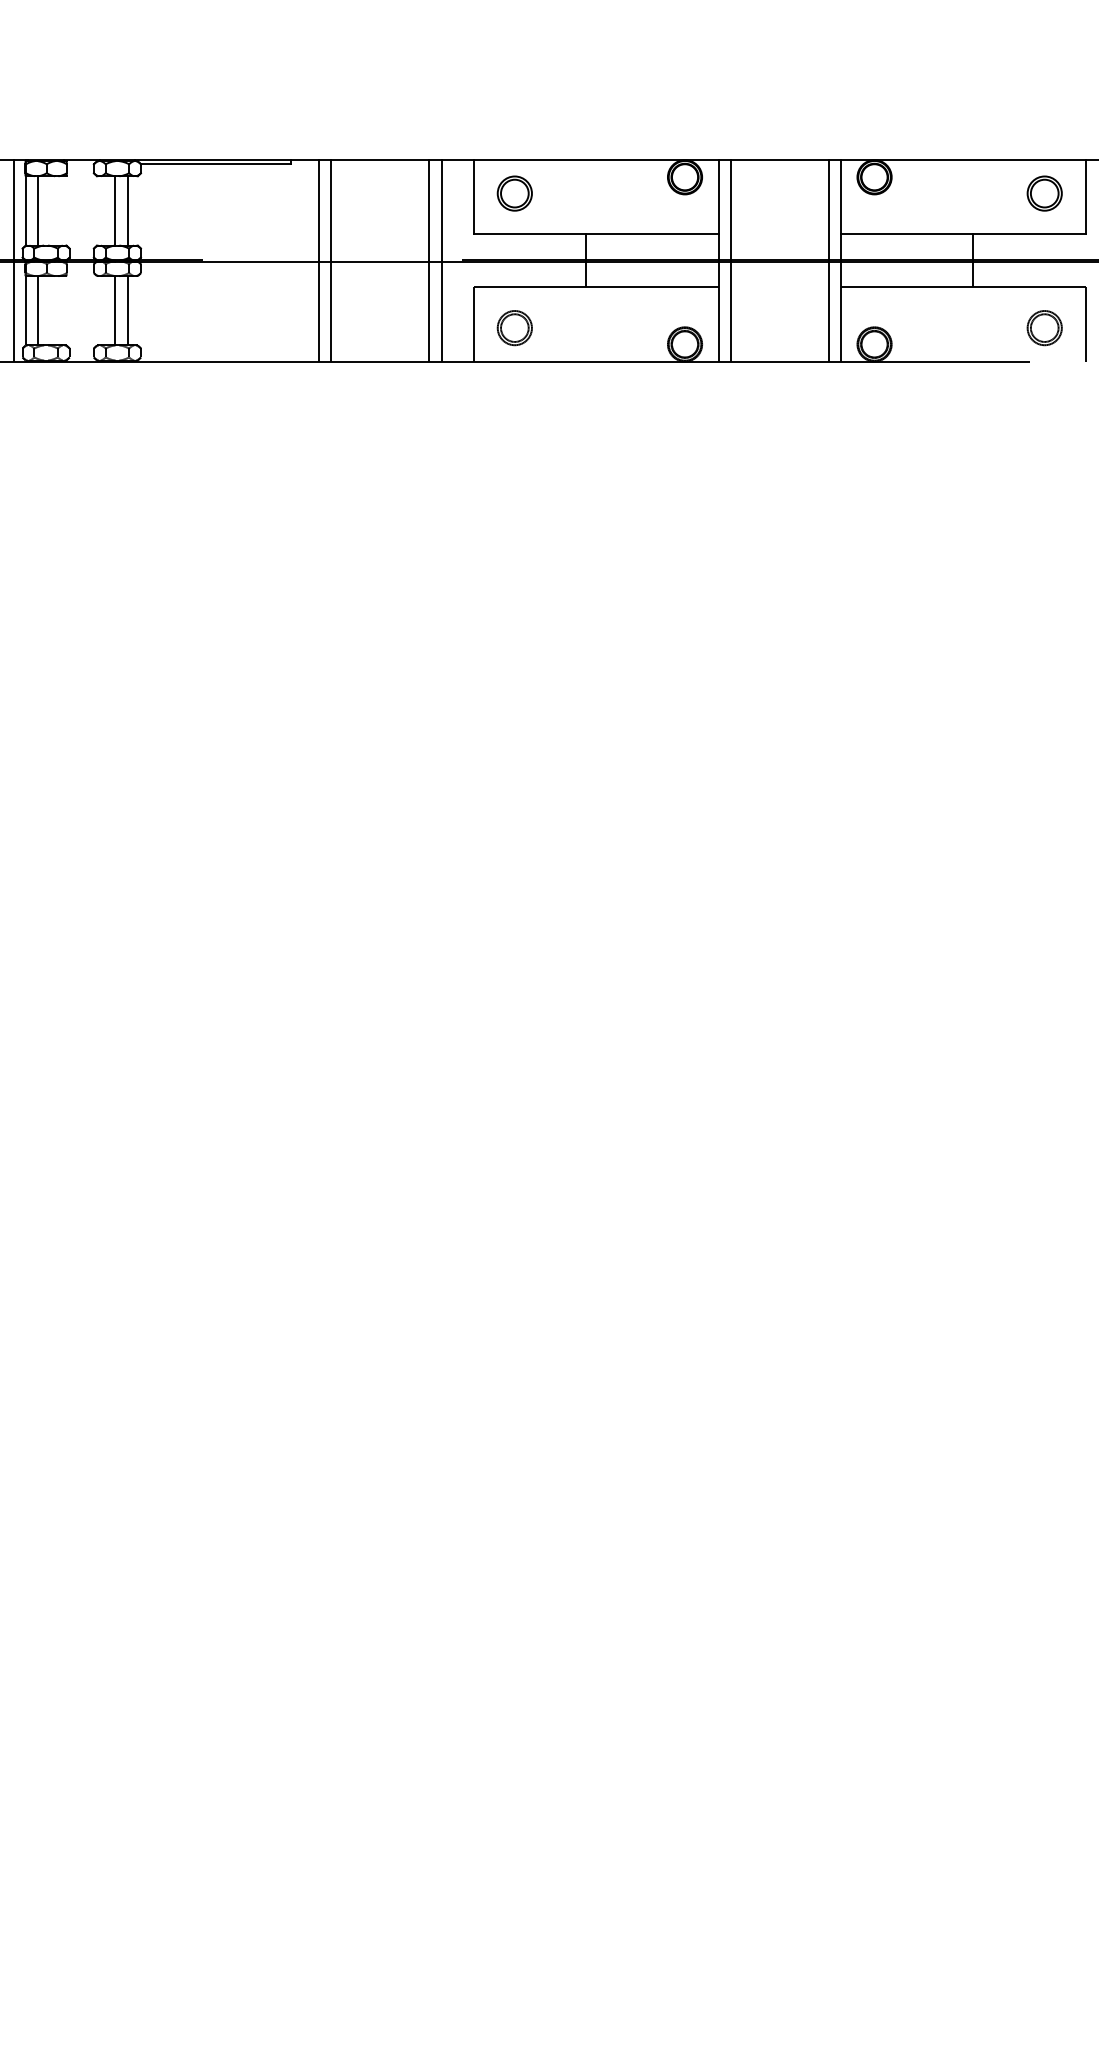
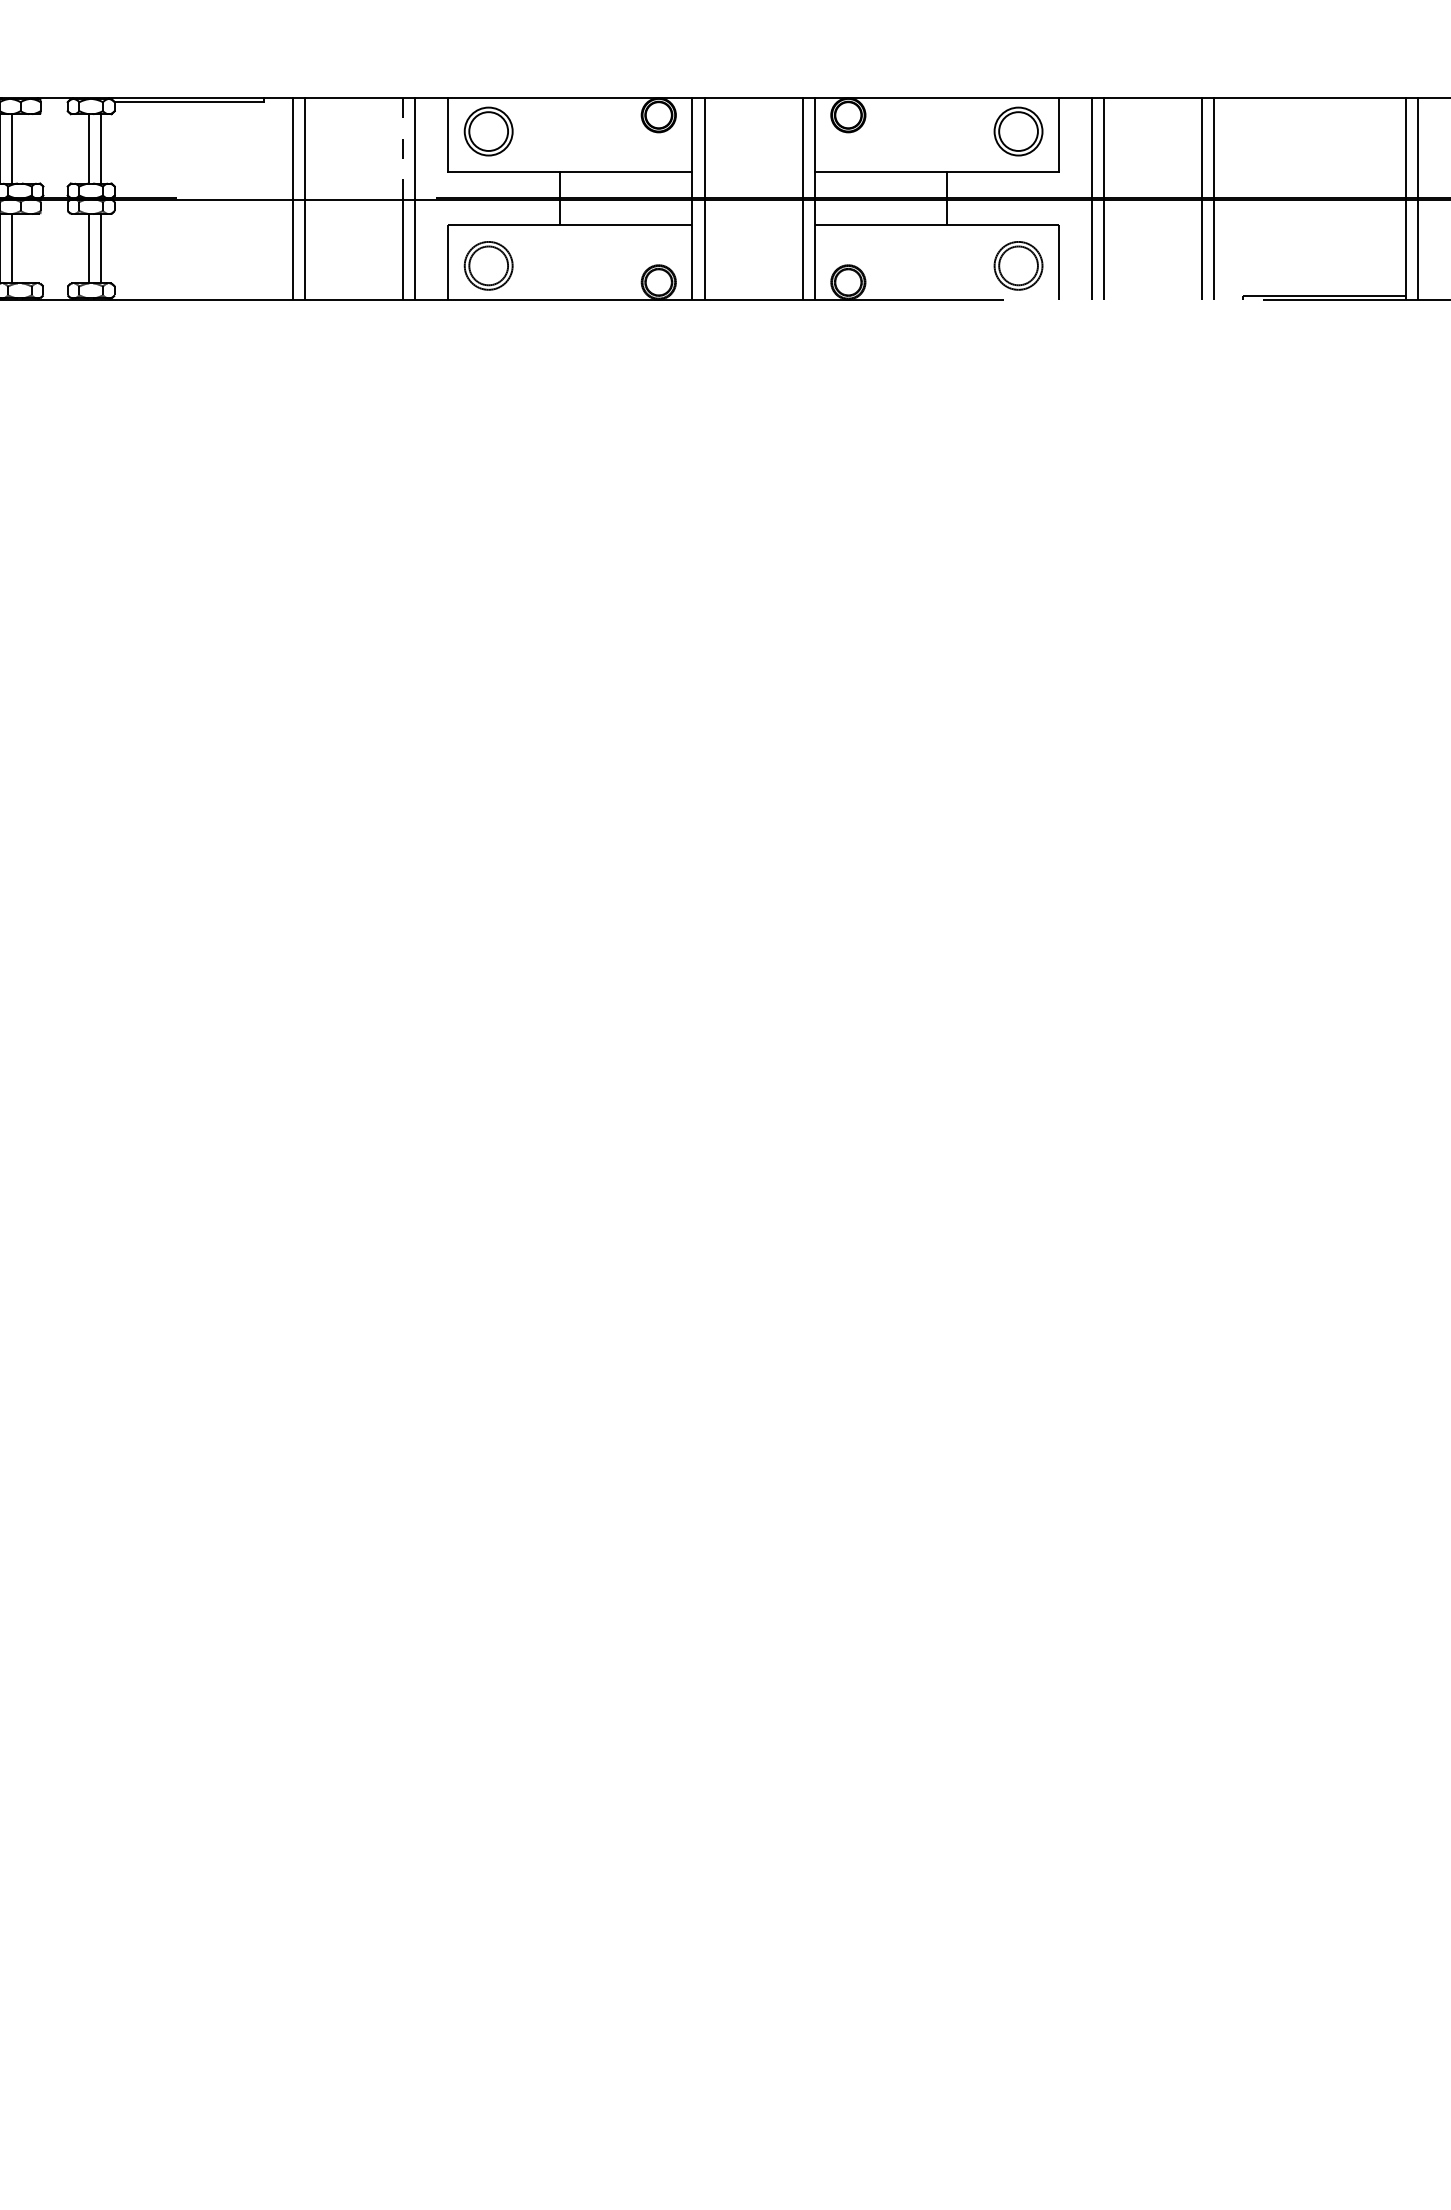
part: (514, 193) -> (488, 131), size x1.4
part: (1044, 193) -> (1018, 131), size x1.4
line: (429, 210) -> (403, 148), solid -> dashed
part: (514, 328) -> (488, 266), size x1.4
part: (1044, 328) -> (1018, 266), size x1.4

